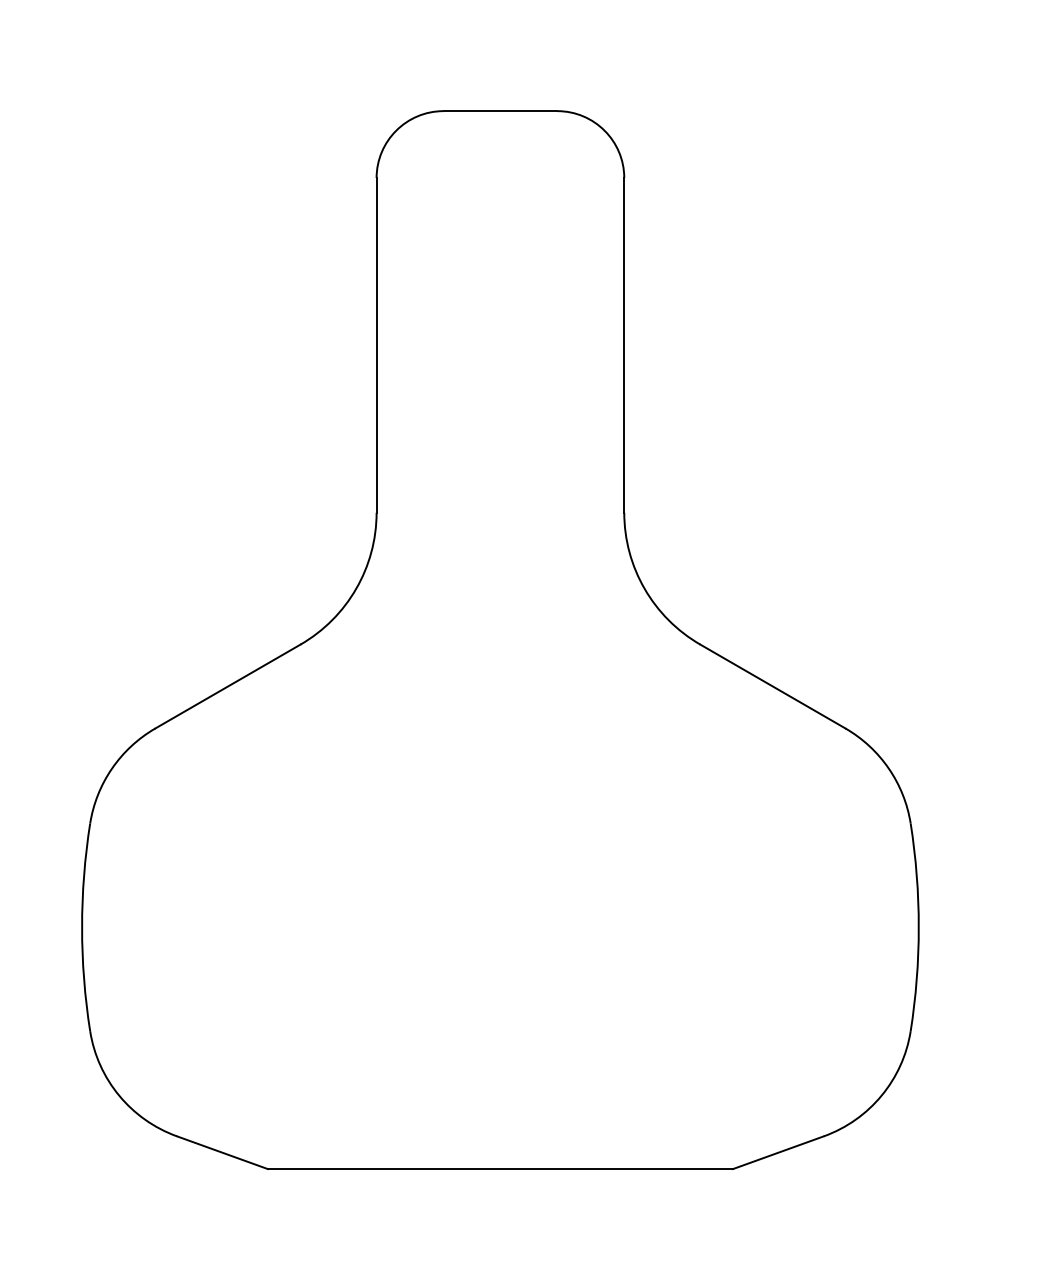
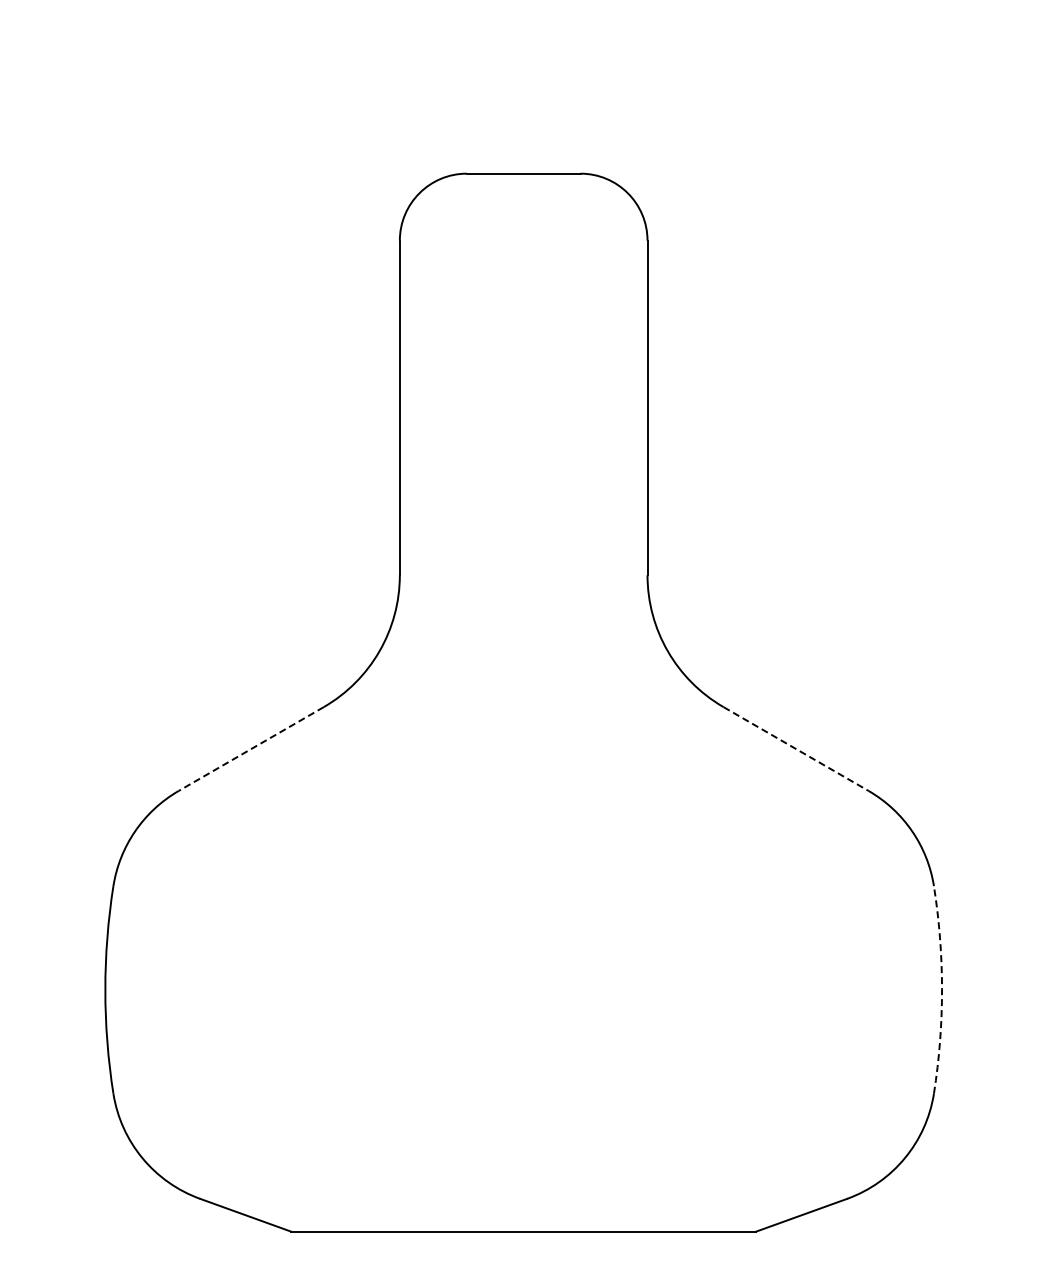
line: (228, 686) -> (251, 749), solid -> dashed
line: (773, 686) -> (796, 749), solid -> dashed
arc: (919, 926) -> (942, 989), solid -> dashed

